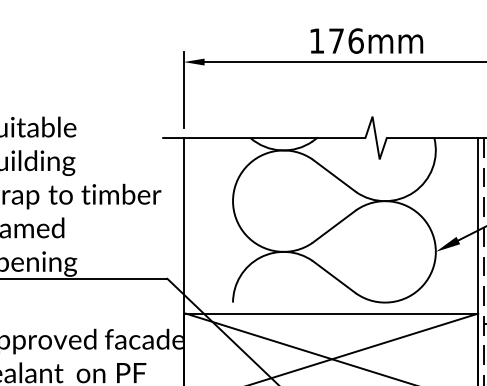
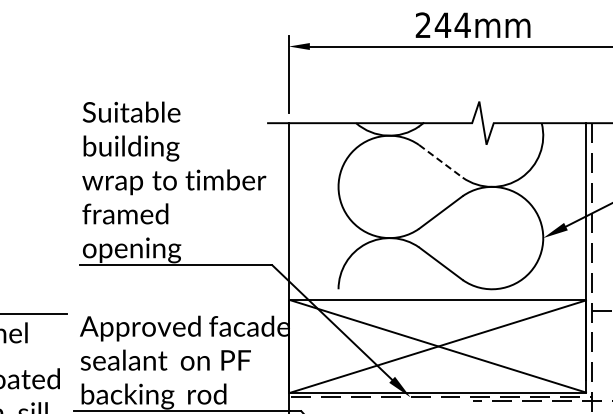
text: (336, 41) -> (442, 25), 176mm -> 244mm
line: (335, 175) -> (441, 161), solid -> dashed

